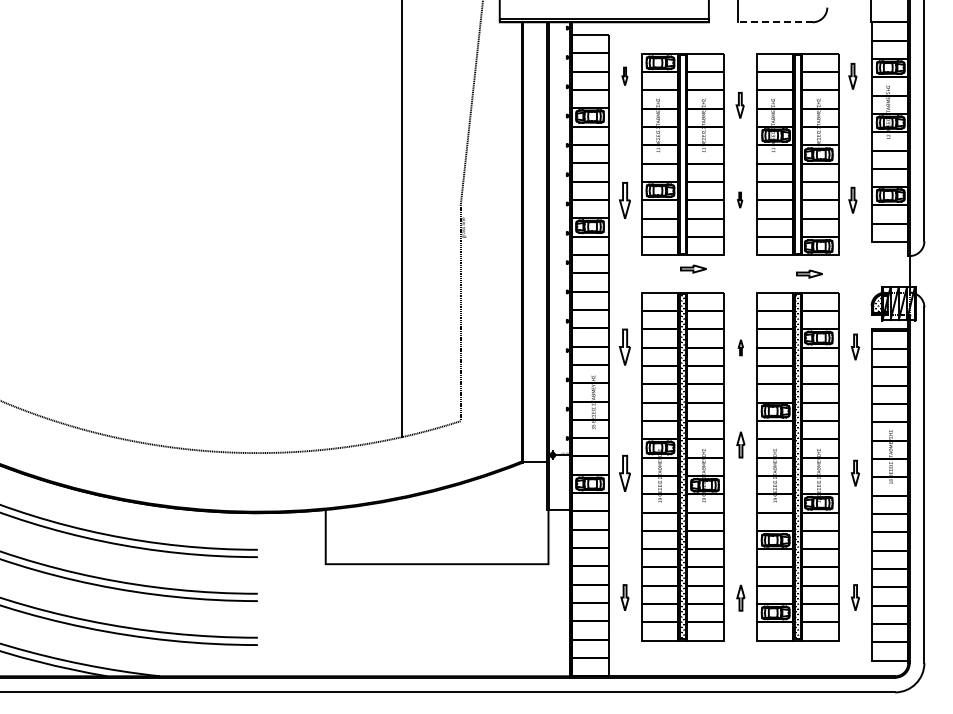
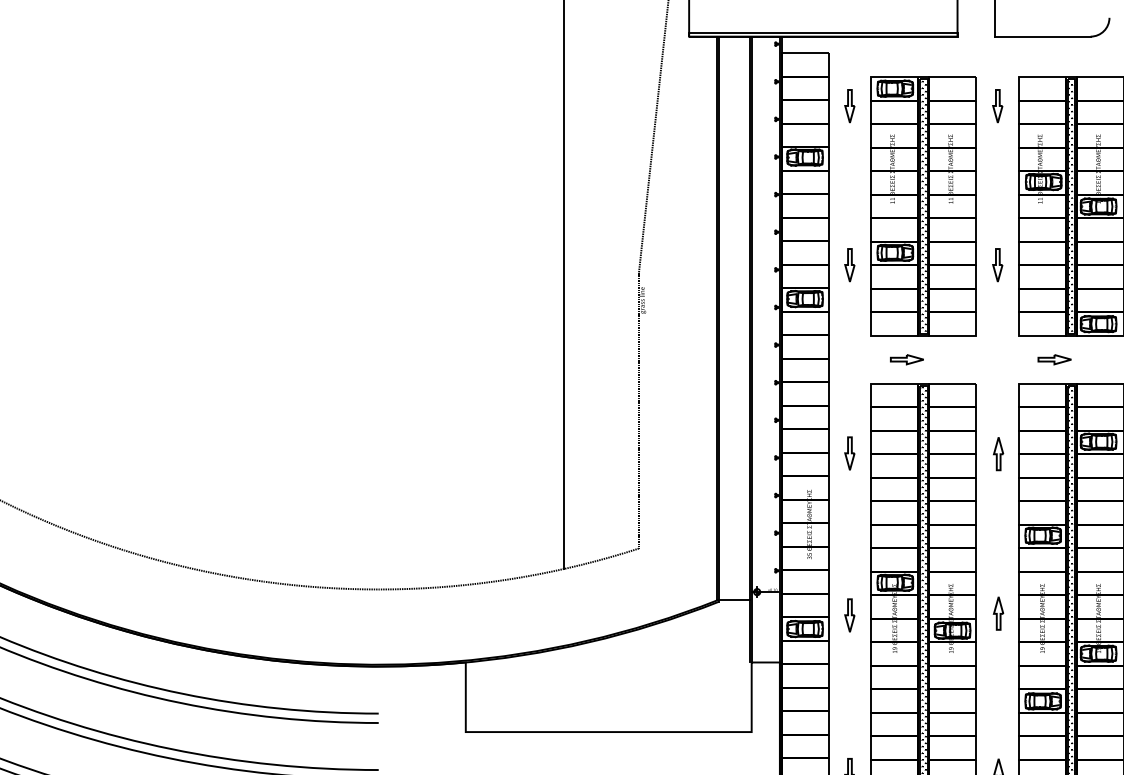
line: (774, 22) -> (1041, 36), dashed -> solid
part: (624, 76) -> (849, 106), size x1.43
part: (739, 105) -> (996, 106), moved
hatch: (682, 154) -> (923, 206), added
hatch: (797, 154) -> (1071, 206), added
part: (624, 199) -> (849, 264), size x0.71
part: (739, 199) -> (996, 264), size x1.67
part: (693, 268) -> (906, 359), moved
part: (809, 273) -> (1054, 359), moved
part: (624, 346) -> (849, 452), size x0.71
part: (740, 347) -> (998, 453), size x1.67
part: (740, 444) -> (998, 613), moved
part: (624, 472) -> (849, 614), size x0.71

